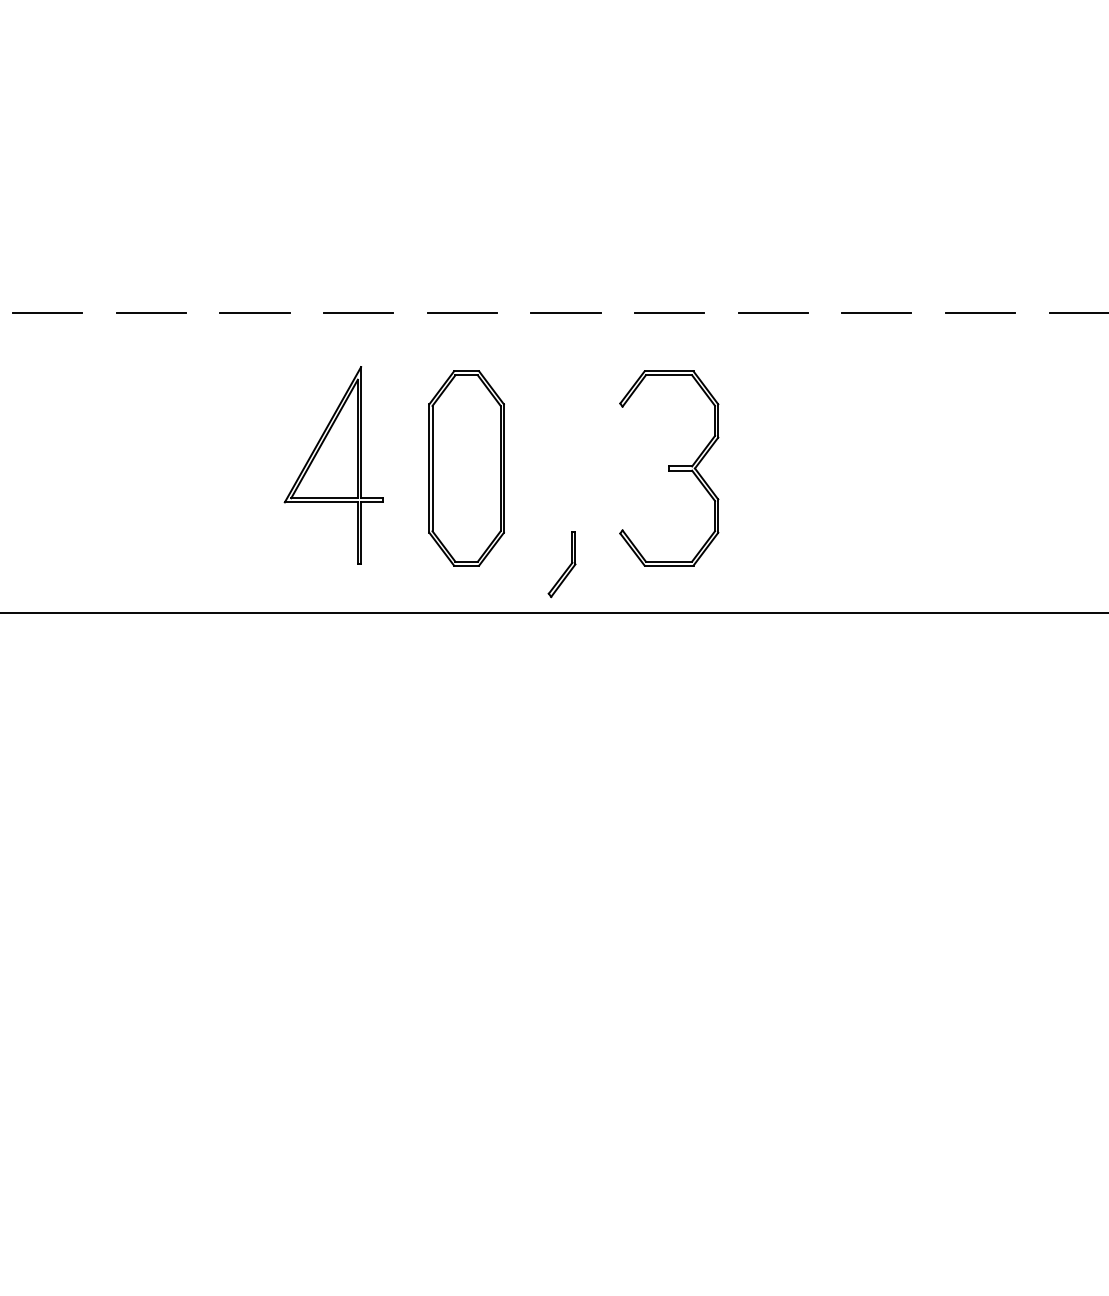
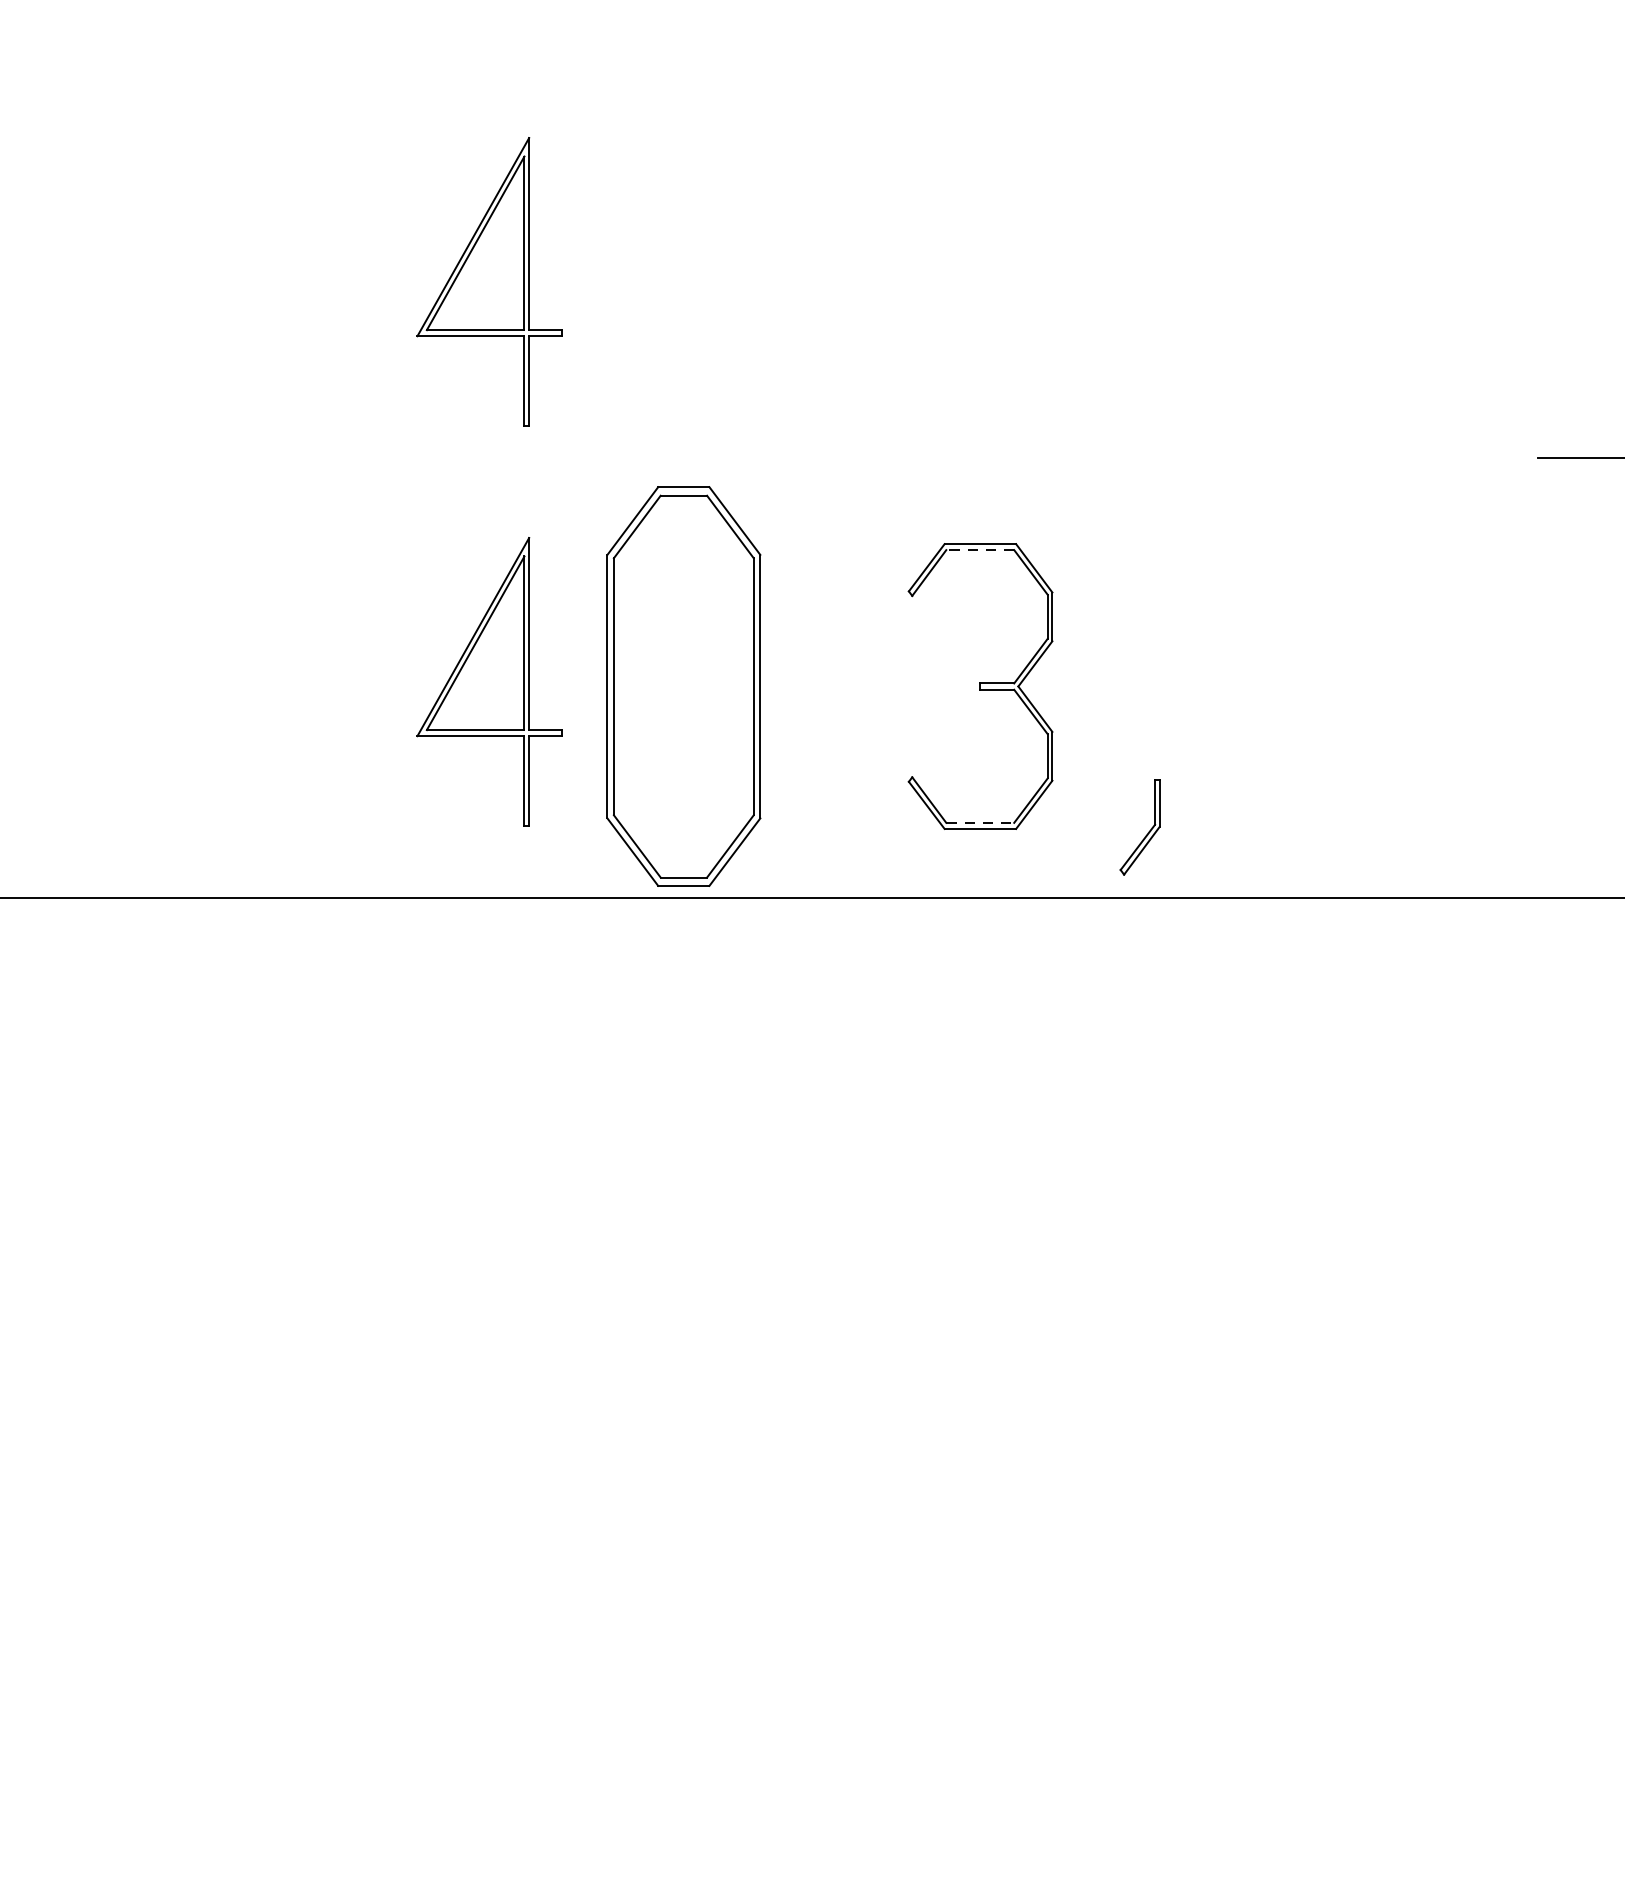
part: (333, 192) -> (488, 282), added
line: (47, 312) -> (69, 457), removed
line: (150, 312) -> (220, 457), removed
line: (254, 312) -> (372, 457), removed
line: (358, 312) -> (525, 457), removed
line: (462, 312) -> (677, 457), removed
line: (565, 312) -> (828, 457), removed
line: (669, 312) -> (980, 457), removed
line: (772, 312) -> (1131, 457), removed
line: (876, 312) -> (1284, 457), removed
line: (980, 312) -> (1436, 457), removed
line: (668, 375) -> (979, 550), solid -> dashed
part: (466, 468) -> (683, 686), size x1.4
line: (669, 561) -> (980, 822), solid -> dashed
part: (566, 568) -> (1146, 833), moved

